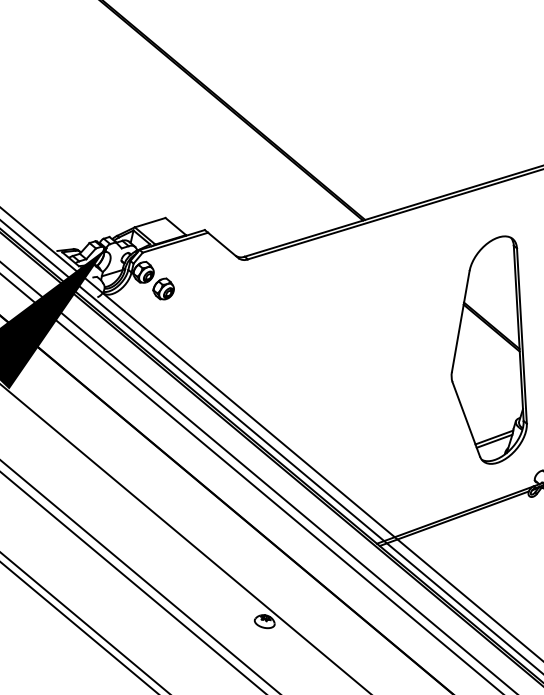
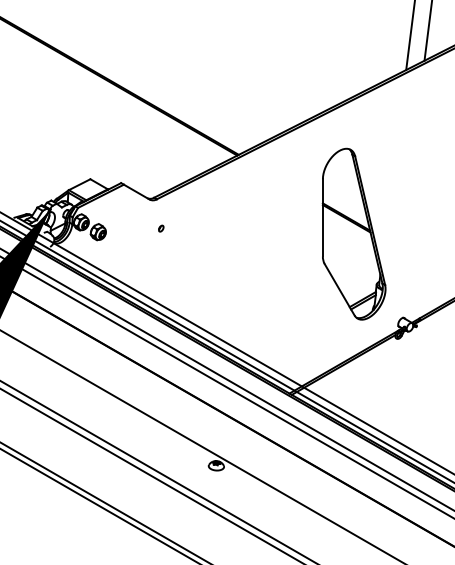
part: (247, 298) -> (161, 228), added

